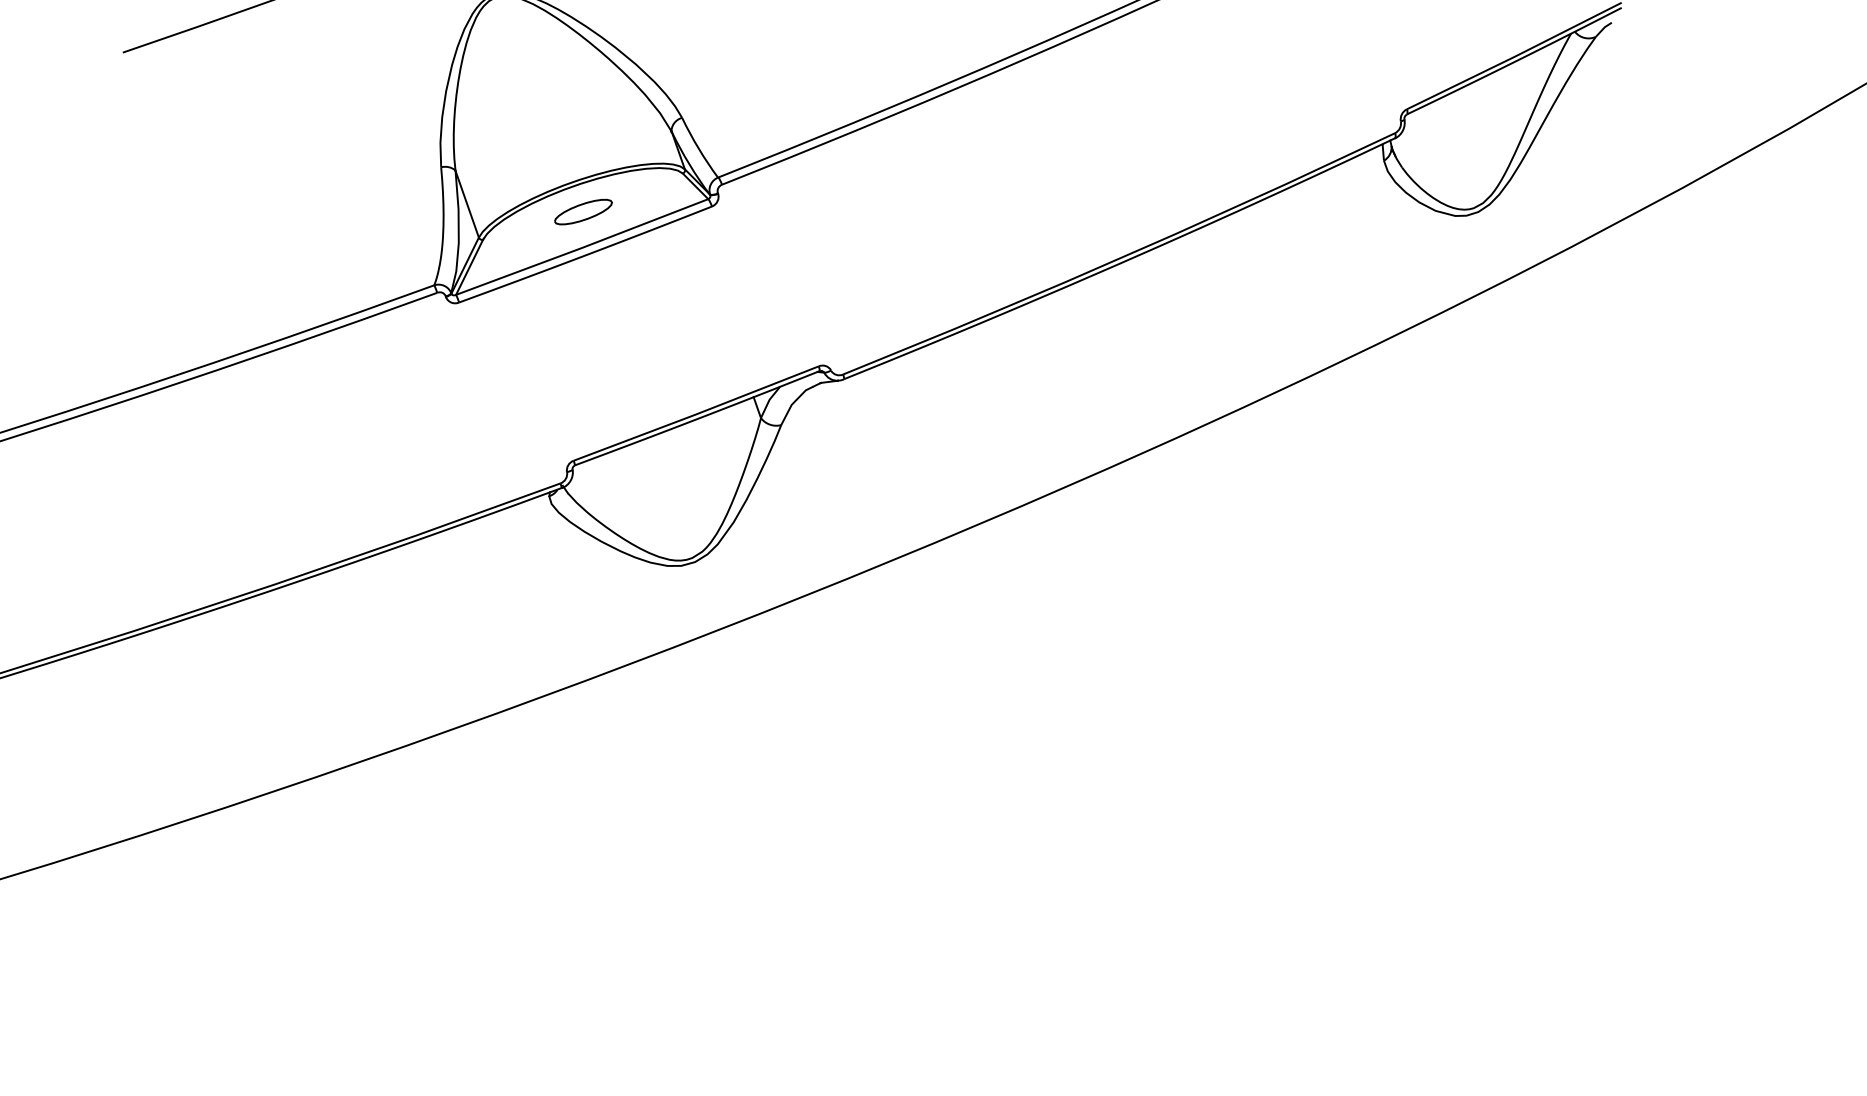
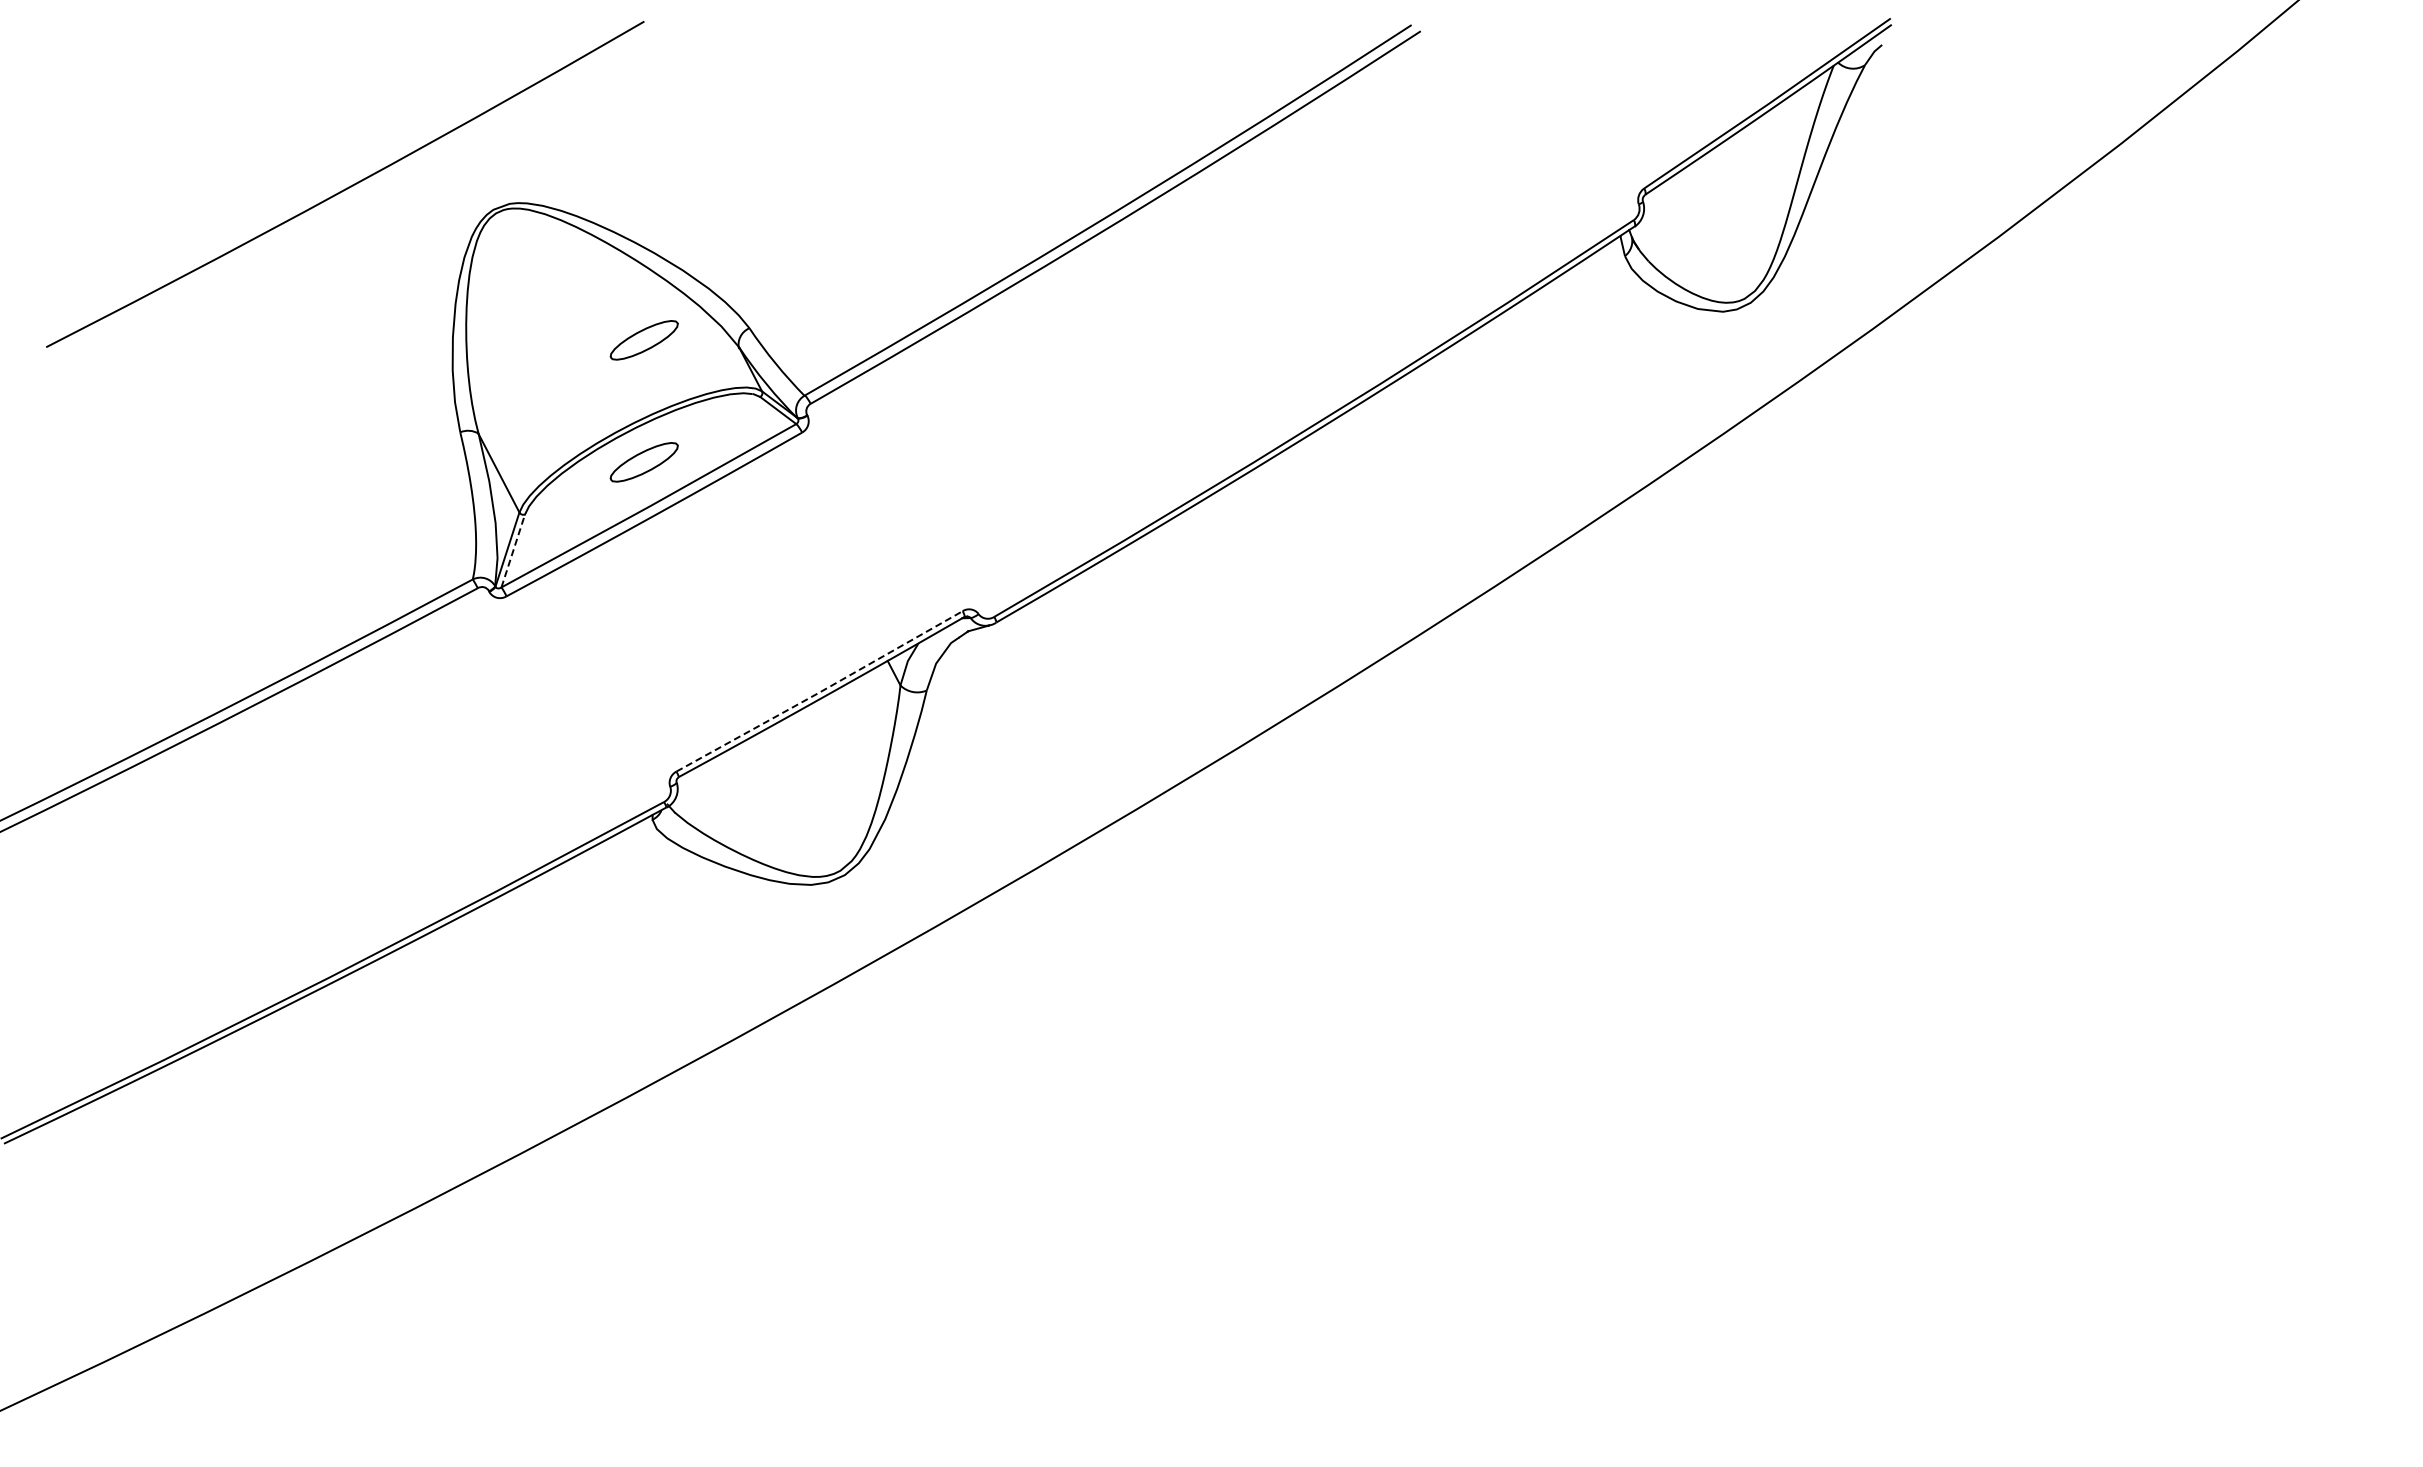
part: (596, 115) -> (643, 340), added
line: (469, 267) -> (513, 550), solid -> dashed
line: (696, 414) -> (819, 692), solid -> dashed

